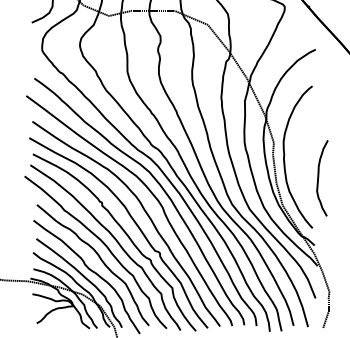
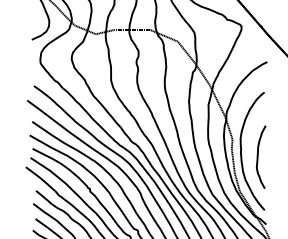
curve: (319, 177) -> (258, 156), moved

